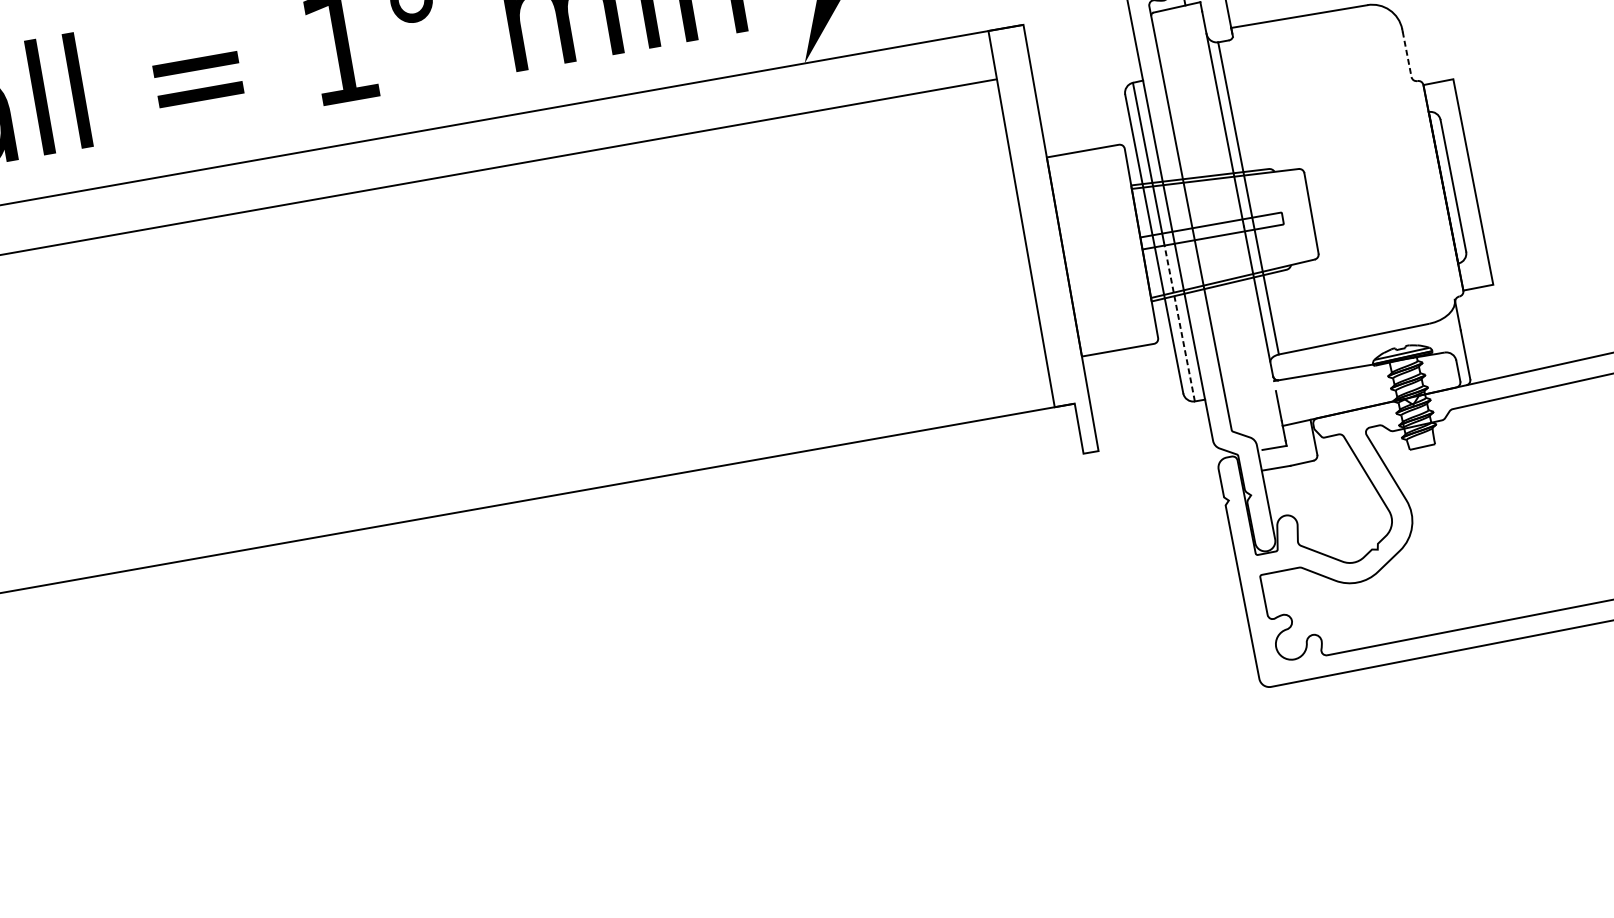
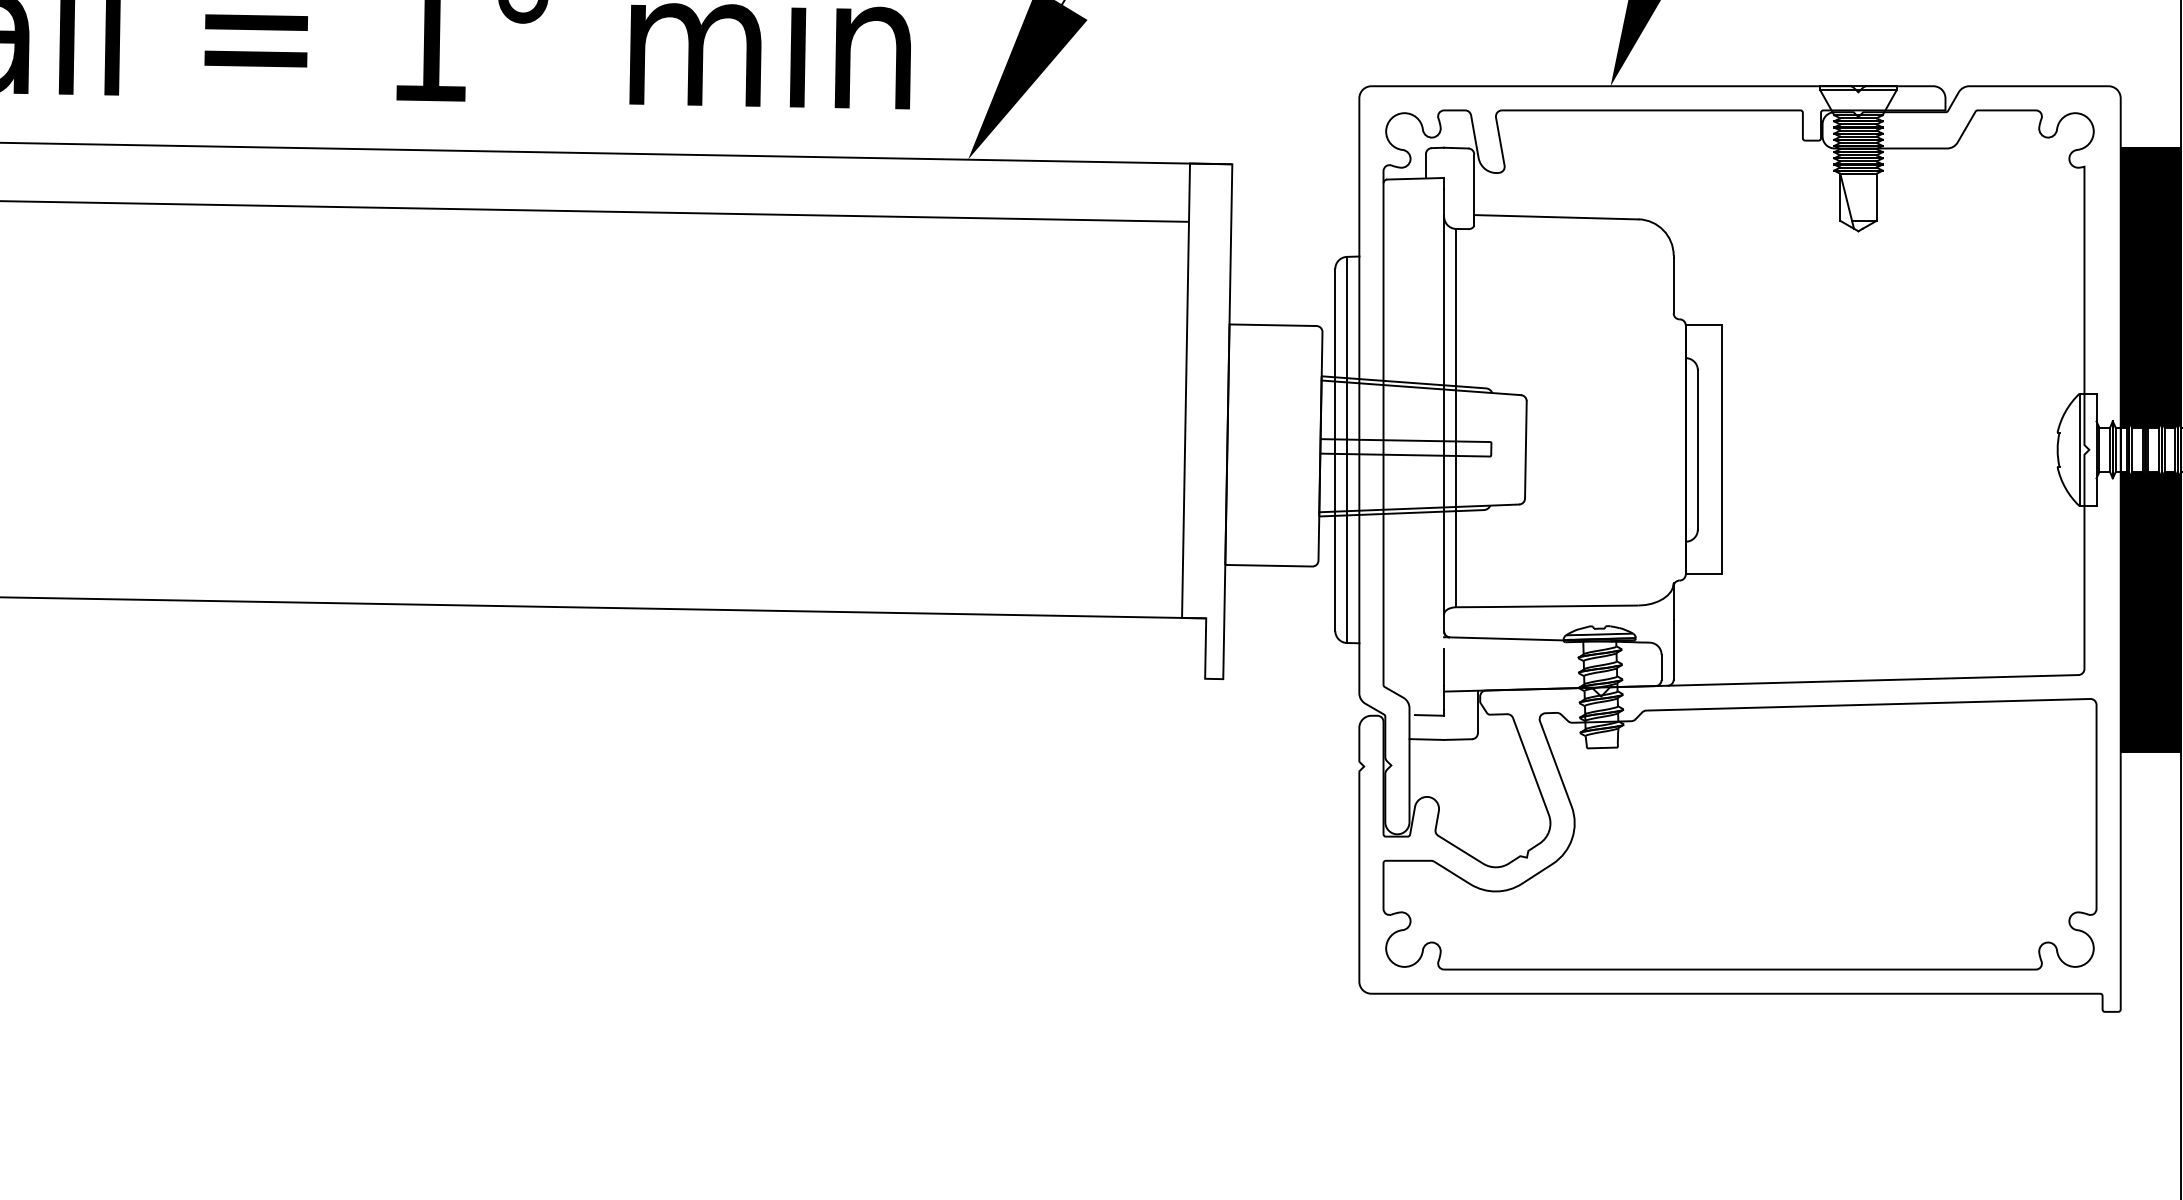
line: (1407, 54) -> (1673, 286), dashed -> solid
line: (1179, 321) -> (1347, 546), dashed -> solid

